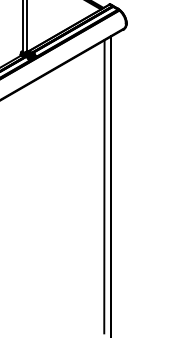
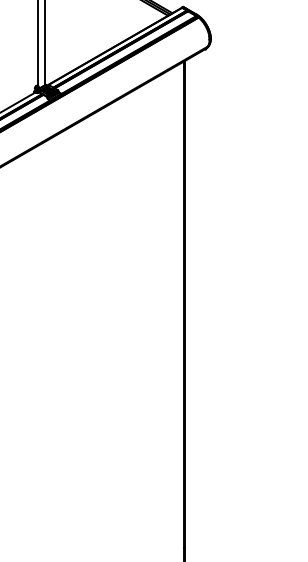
line: (104, 186) -> (173, 310), removed

